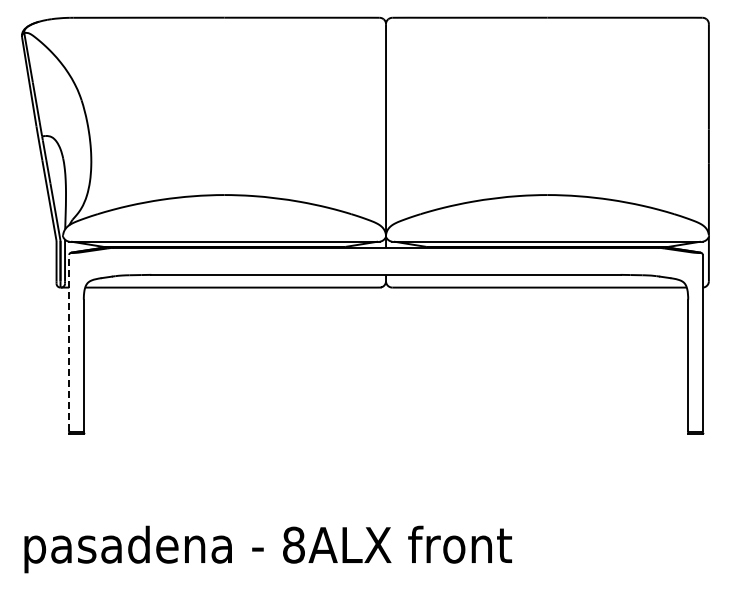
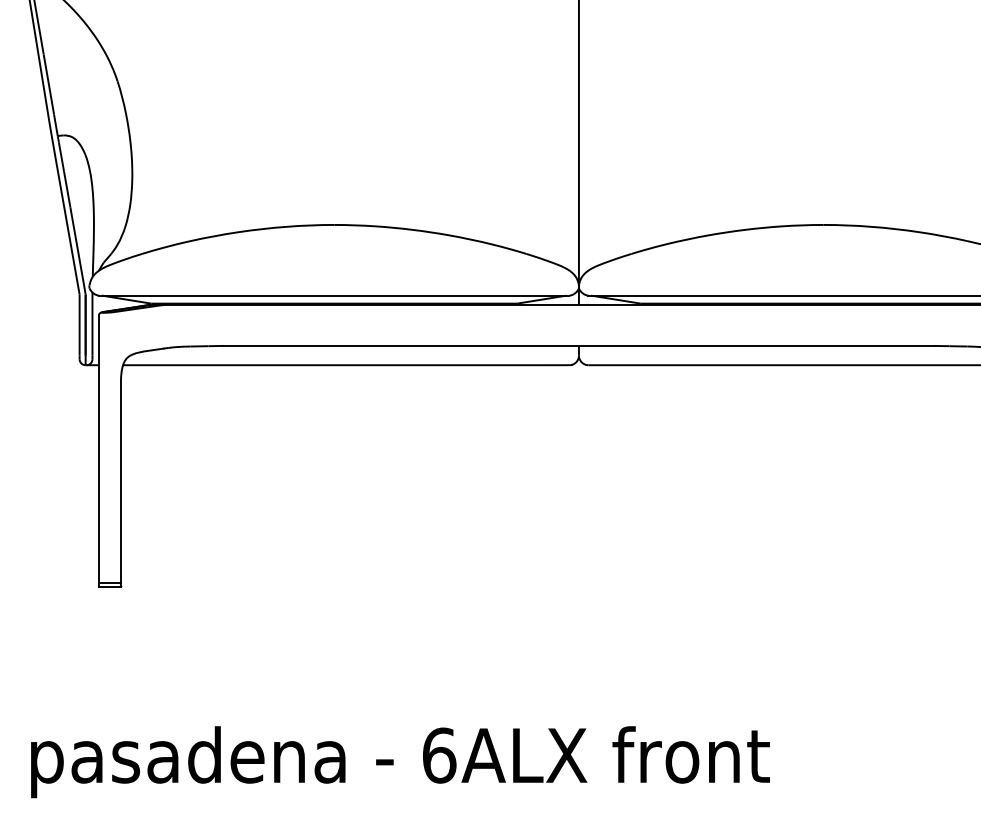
line: (69, 342) -> (99, 448), dashed -> solid
text: (294, 544) -> (440, 754), 8ALX -> 6ALX

